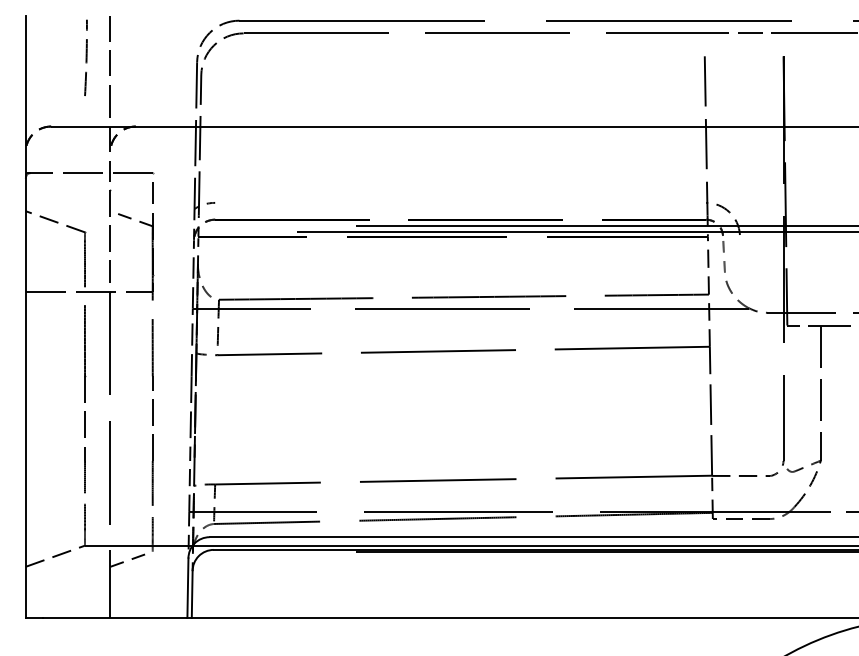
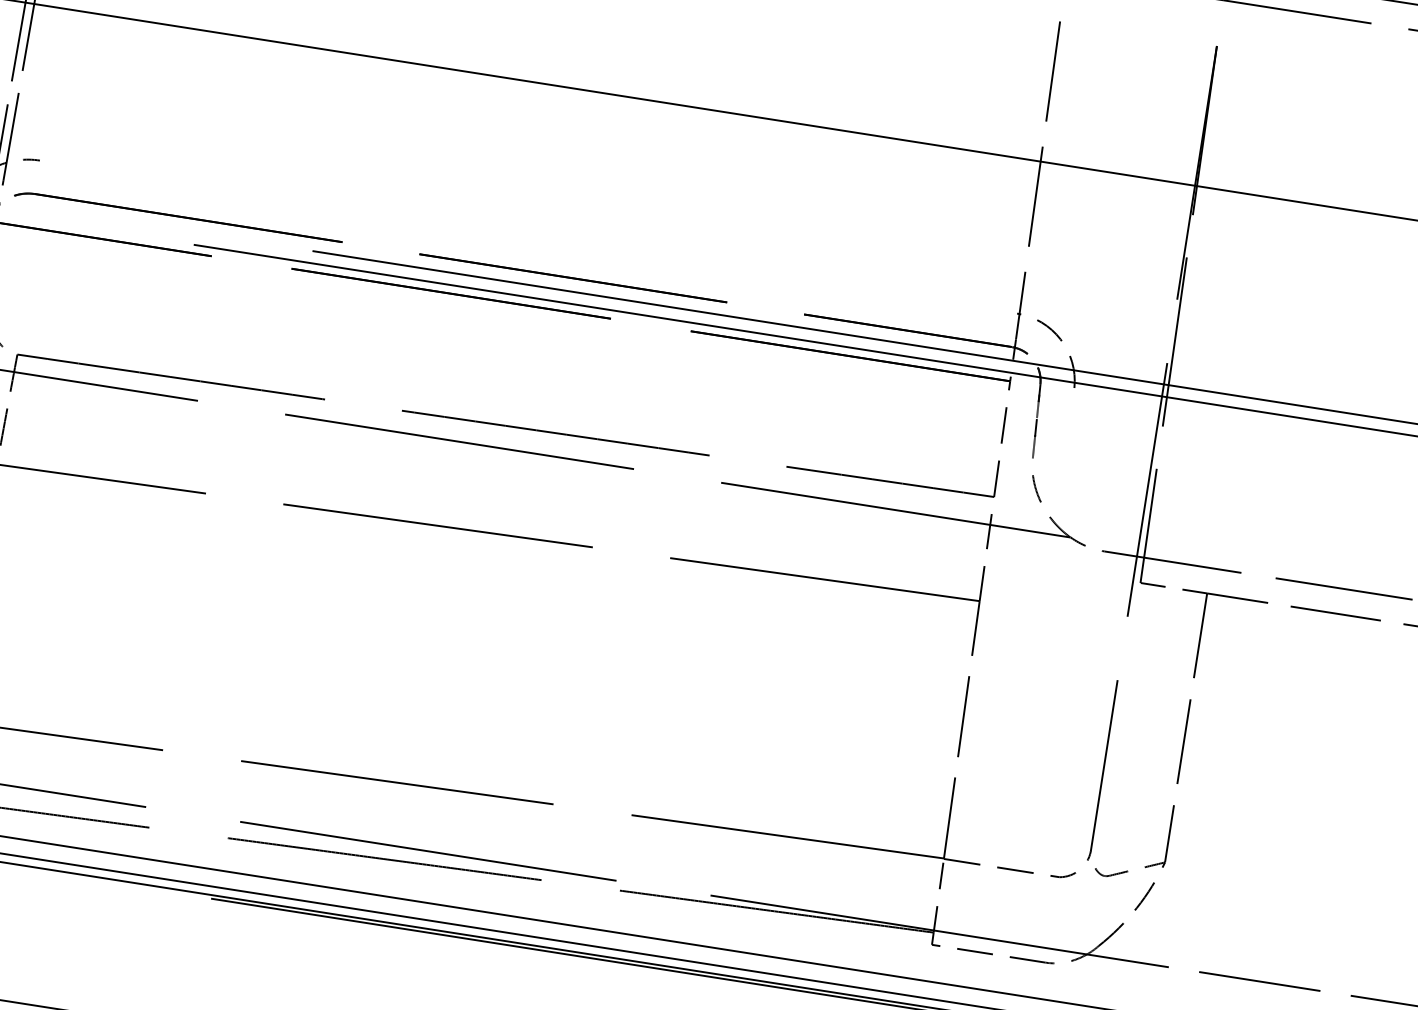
line: (723, 249) -> (1037, 411), added

